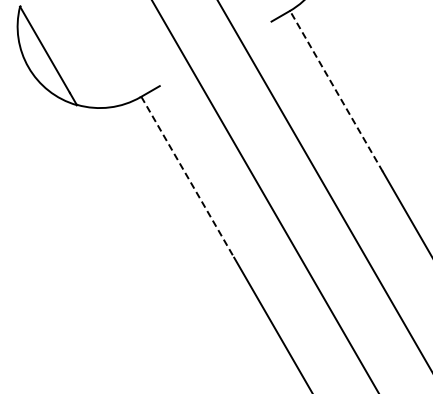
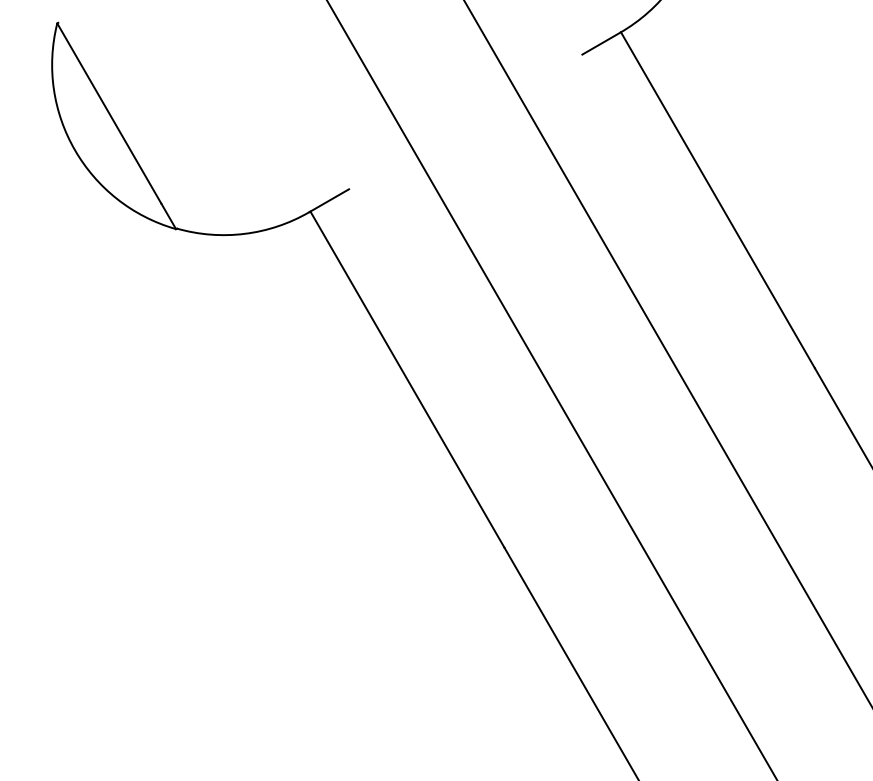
line: (336, 91) -> (718, 200), dashed -> solid
line: (187, 177) -> (406, 380), dashed -> solid

